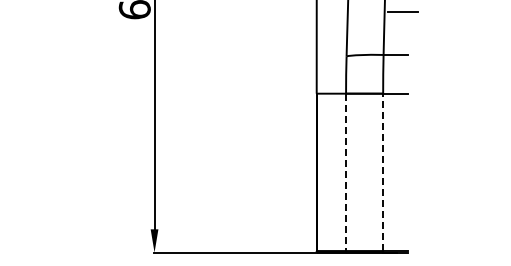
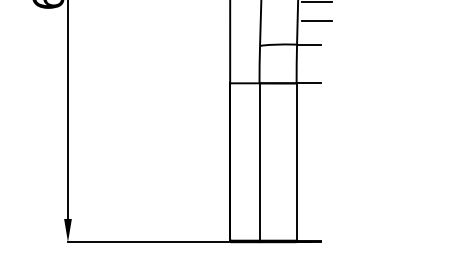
line: (403, 31) -> (316, 21), added
line: (346, 172) -> (259, 162), dashed -> solid
line: (383, 172) -> (296, 162), dashed -> solid

